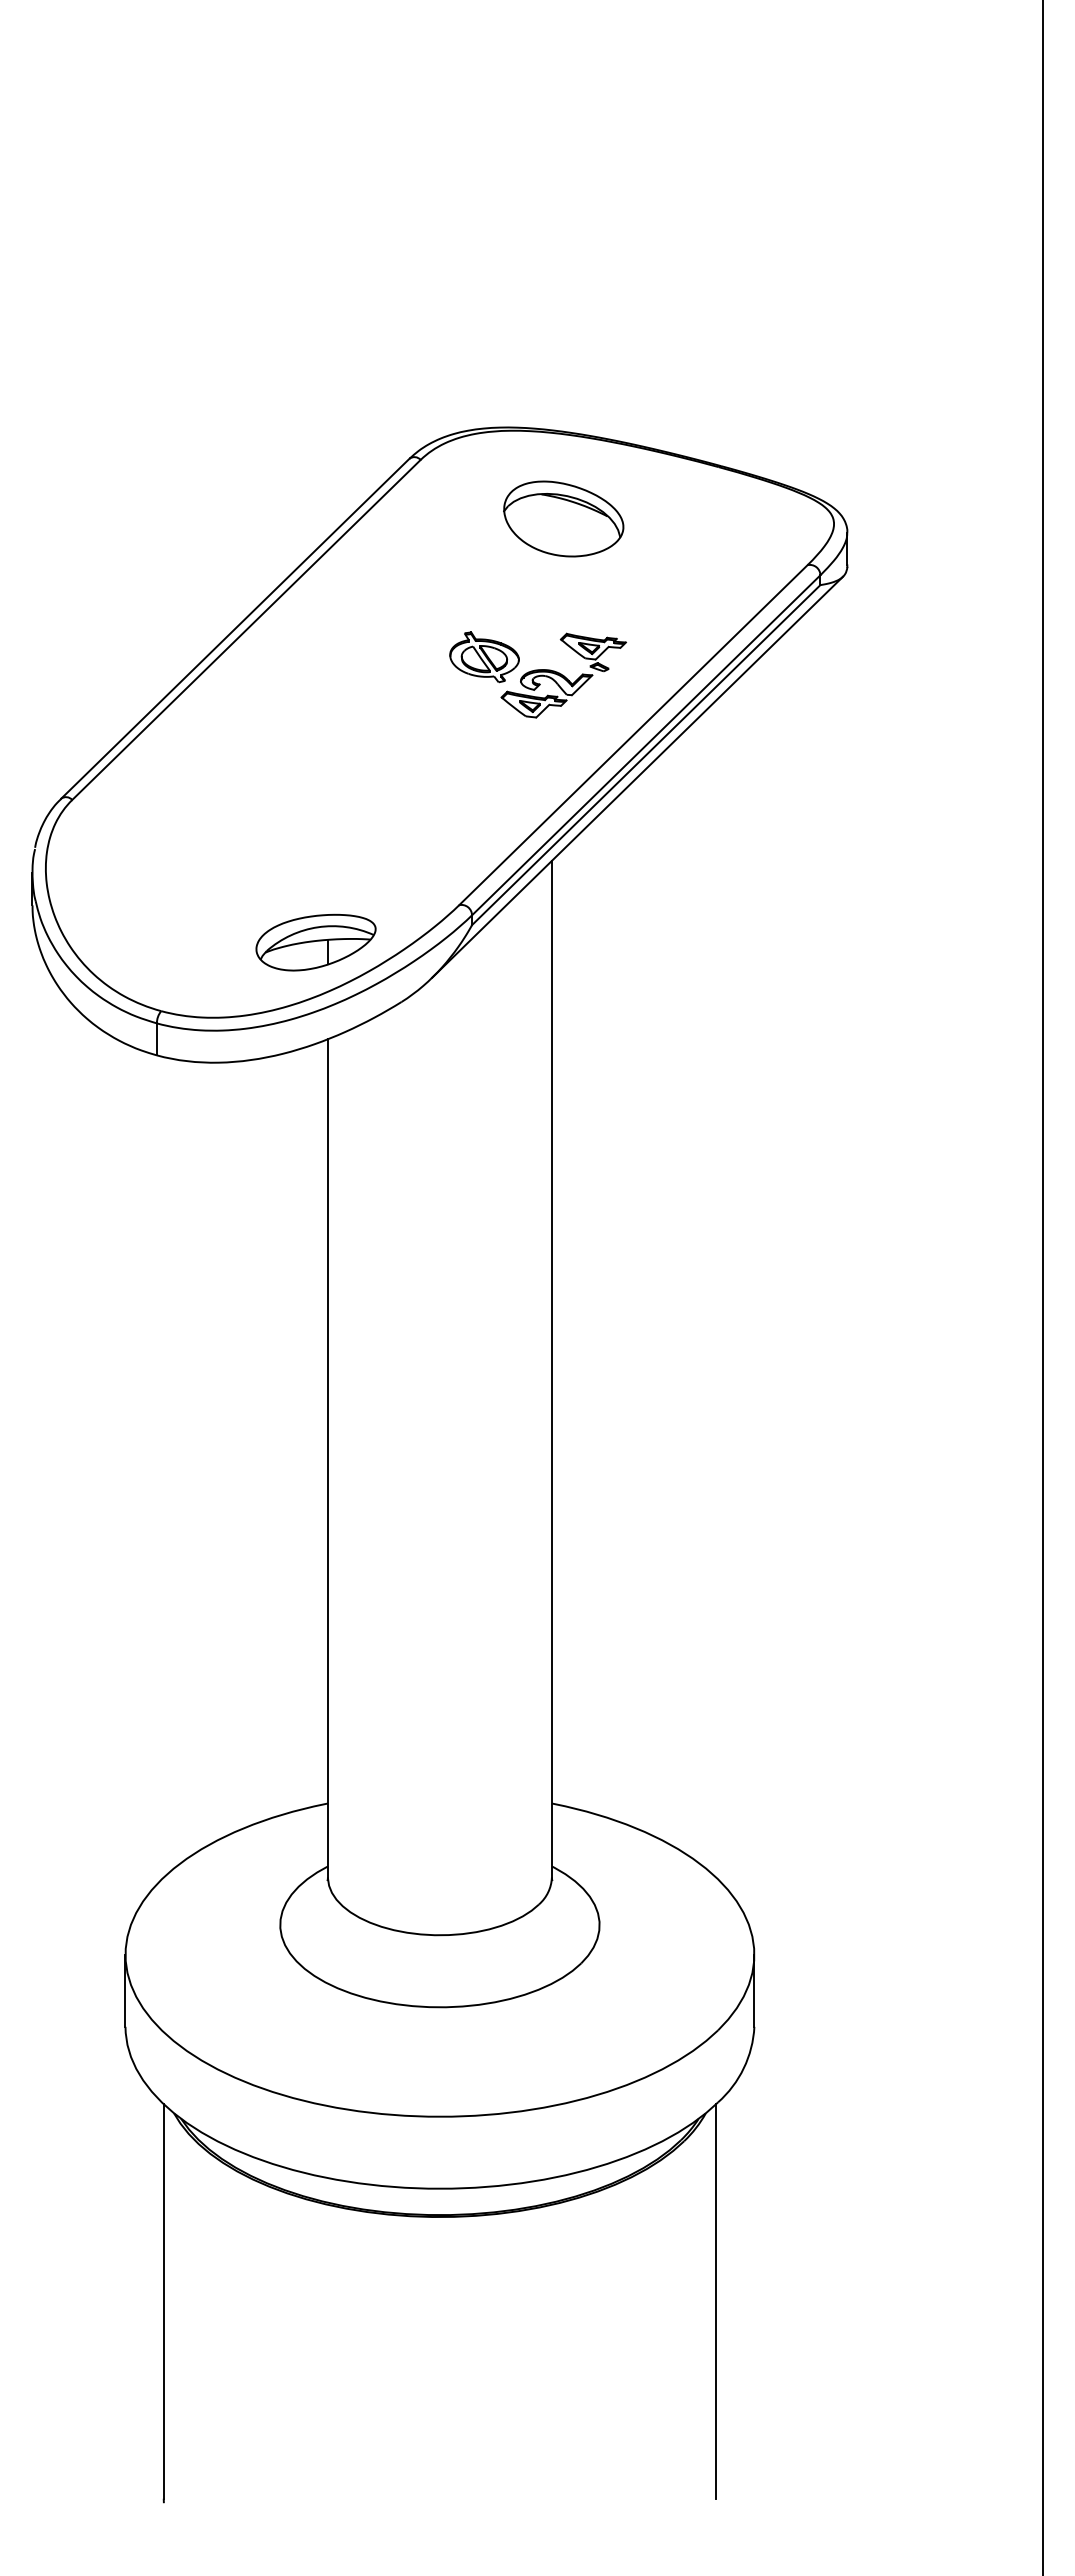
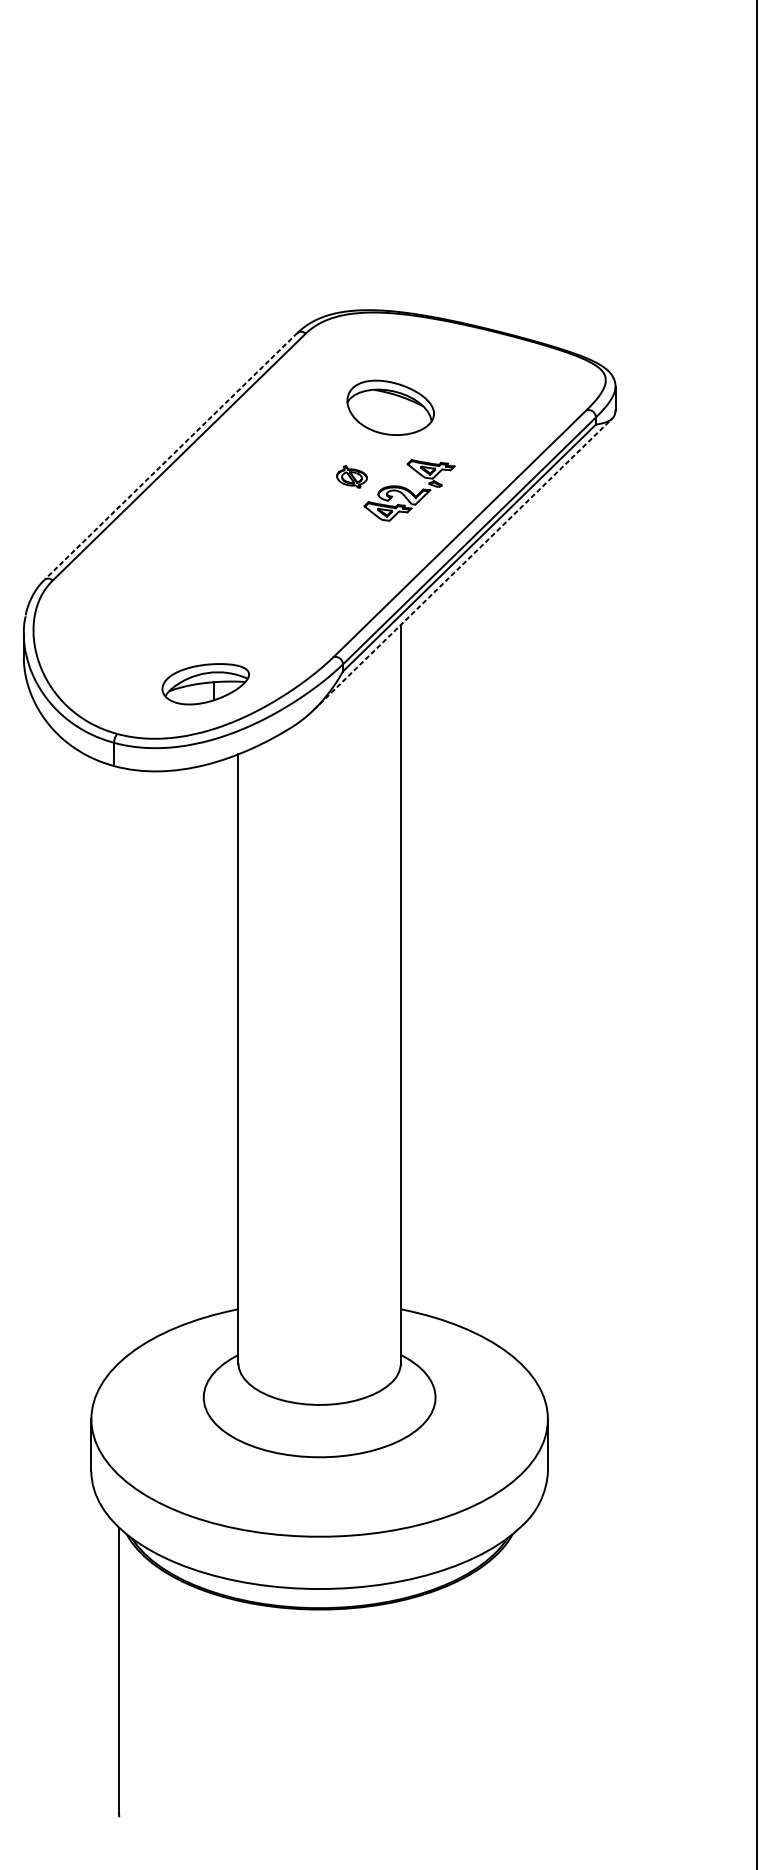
part: (563, 518) -> (390, 407), moved
line: (235, 629) -> (171, 456), solid -> dashed
part: (484, 657) -> (352, 477), size x0.6
line: (637, 776) -> (463, 563), solid -> dashed
part: (315, 942) -> (205, 684), moved
line: (716, 2301) -> (520, 1670), removed

